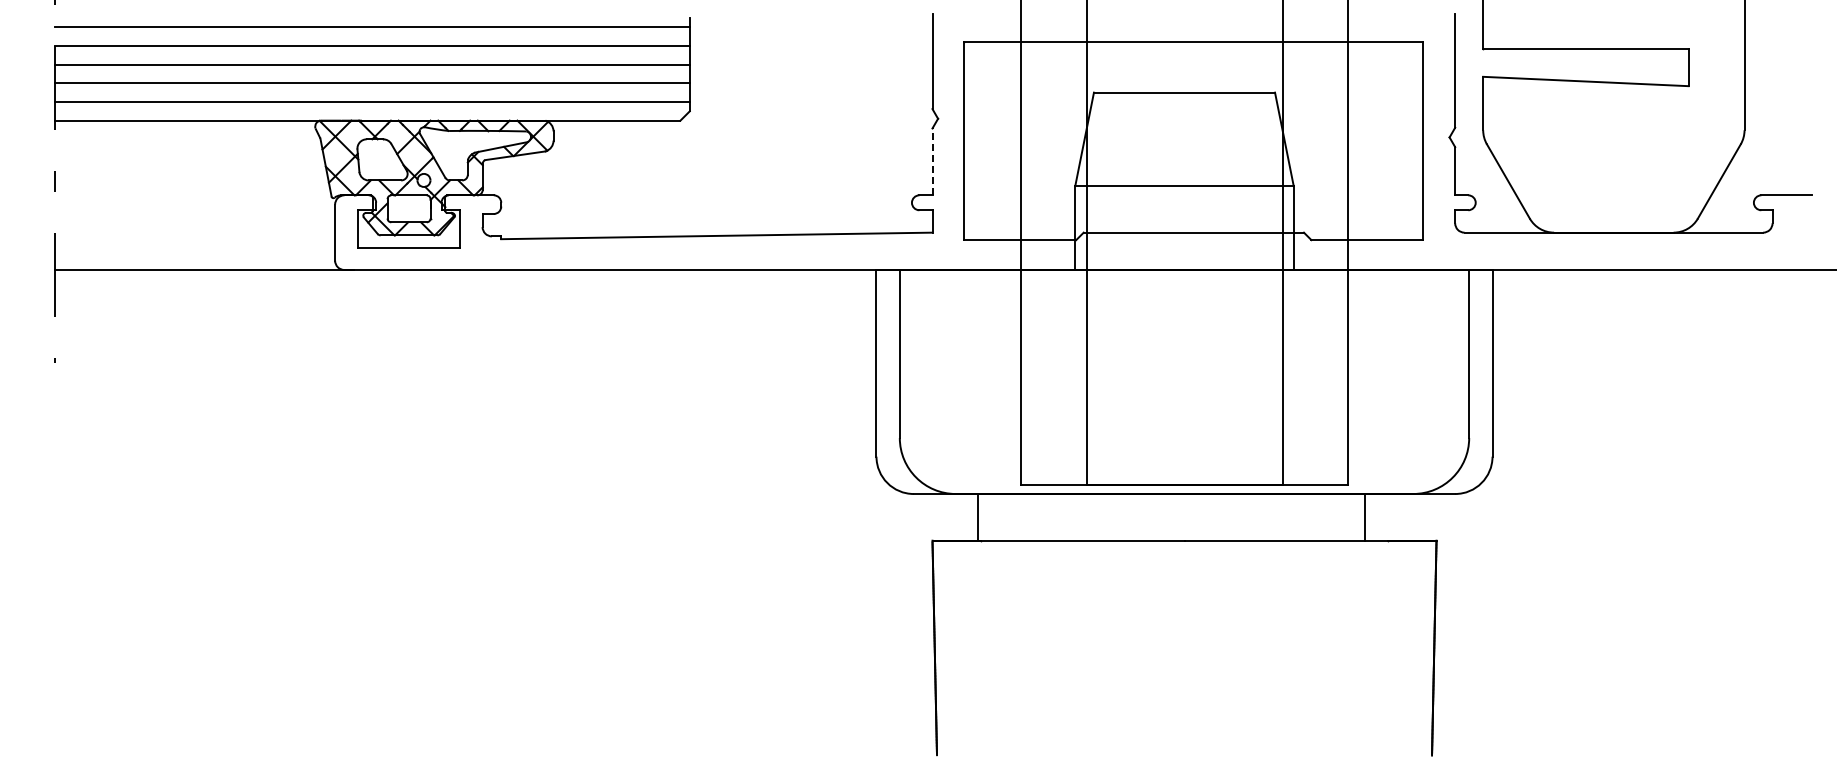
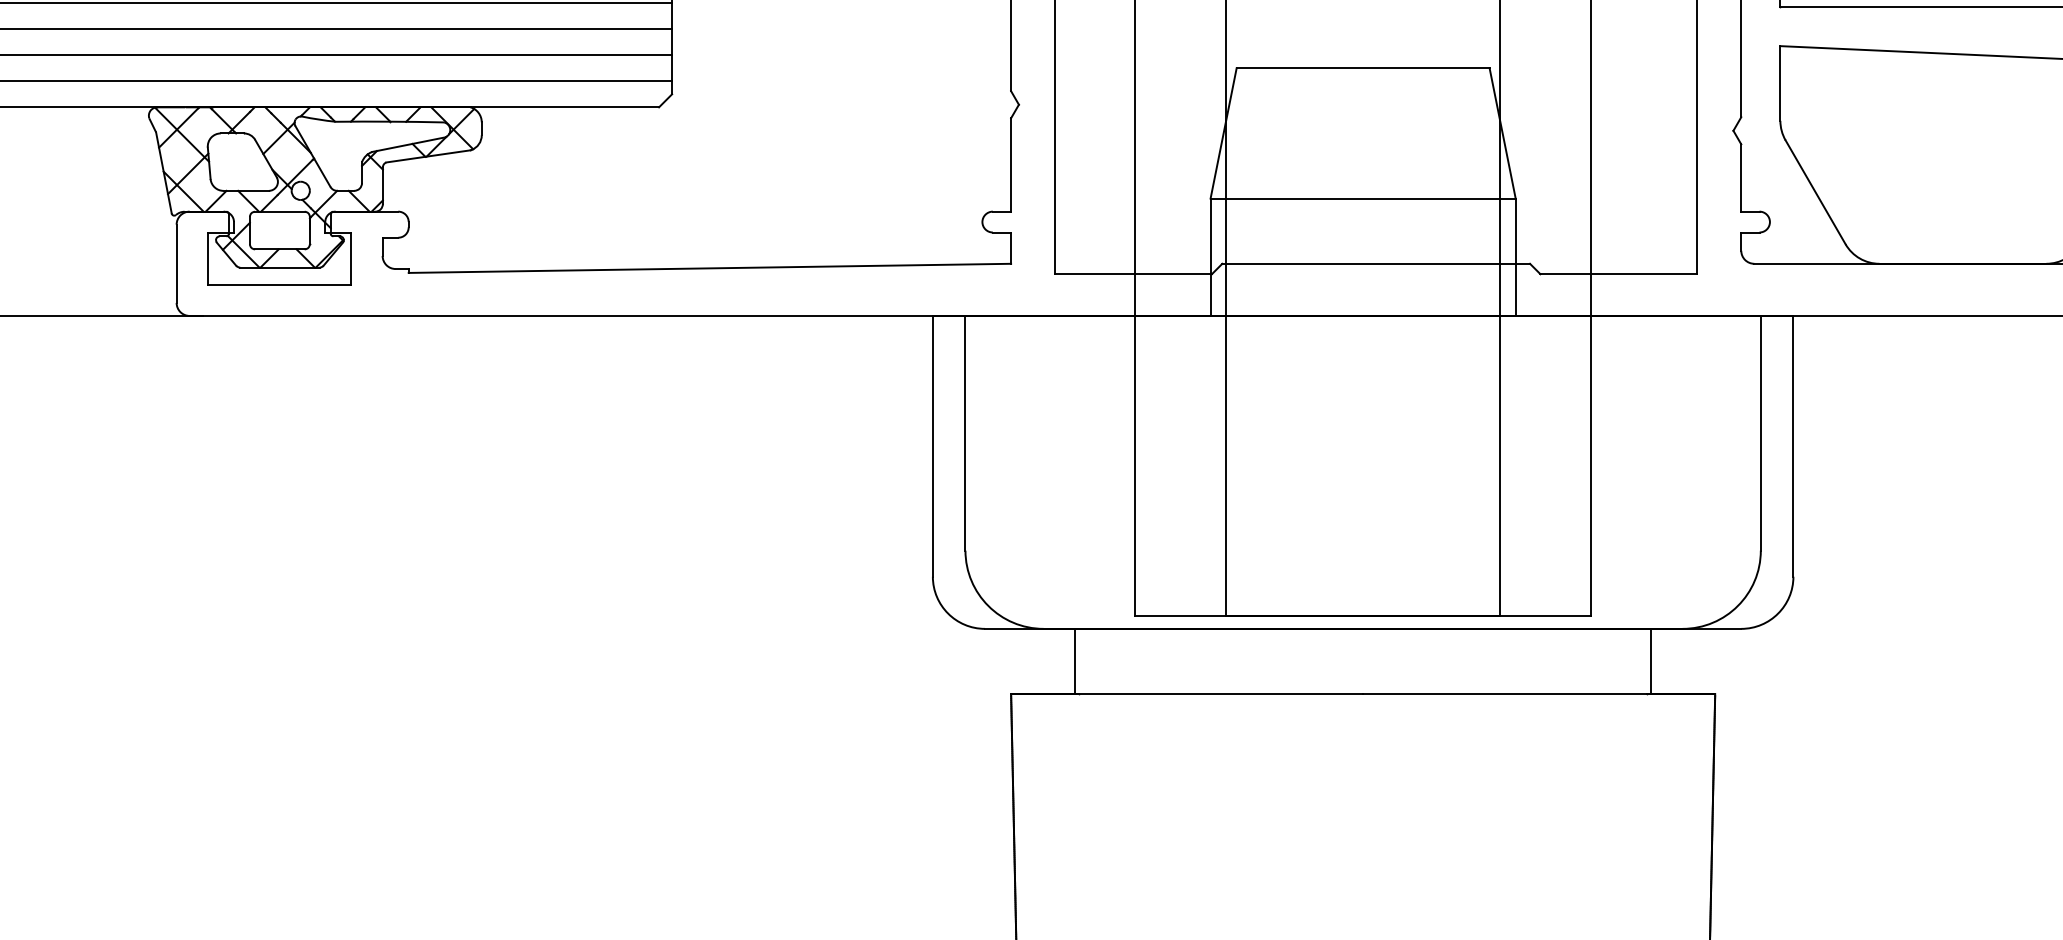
line: (932, 161) -> (1011, 164), dashed -> solid
line: (1364, 517) -> (1650, 661), moved

